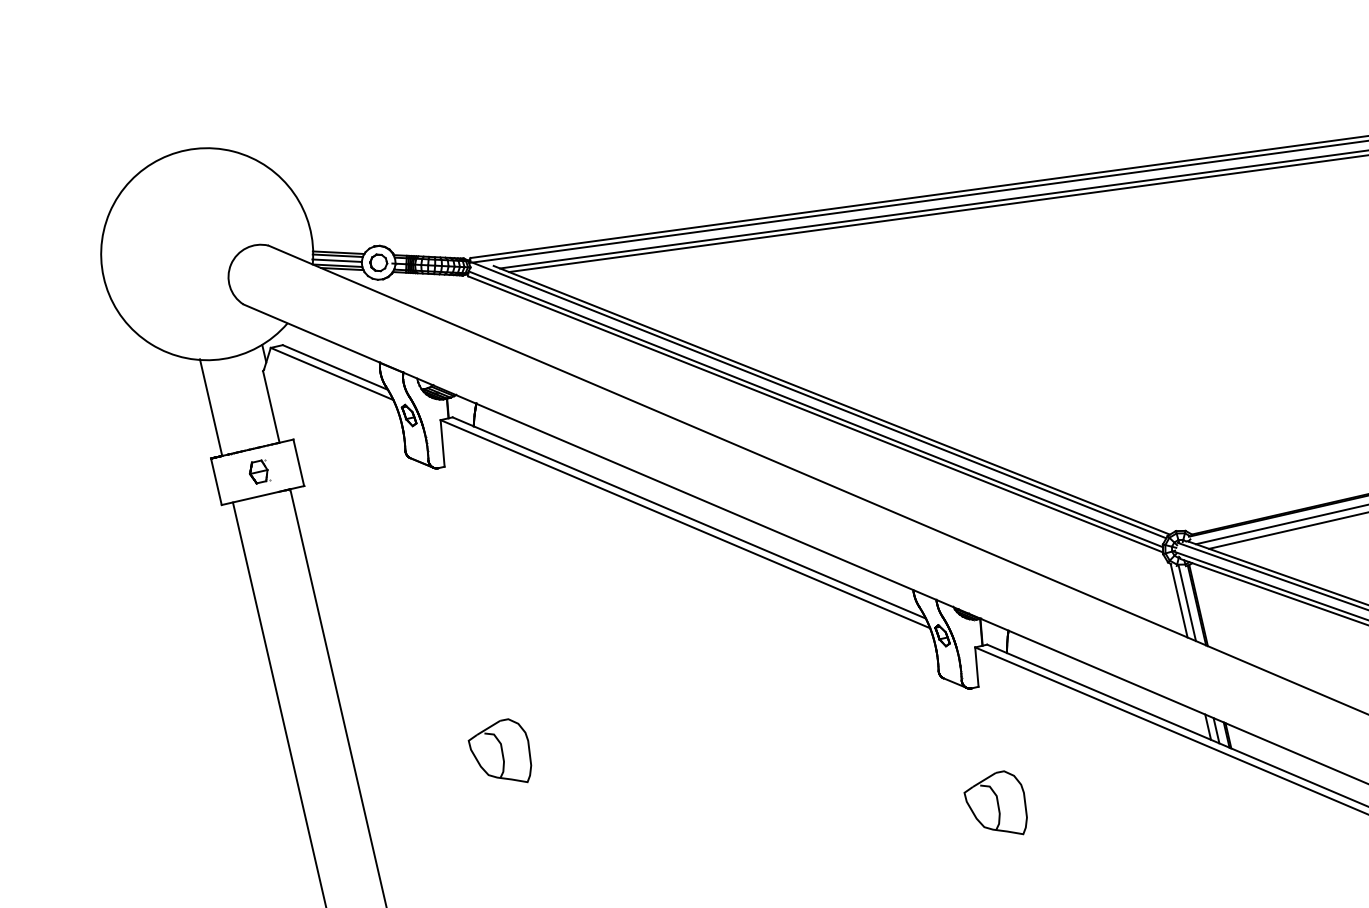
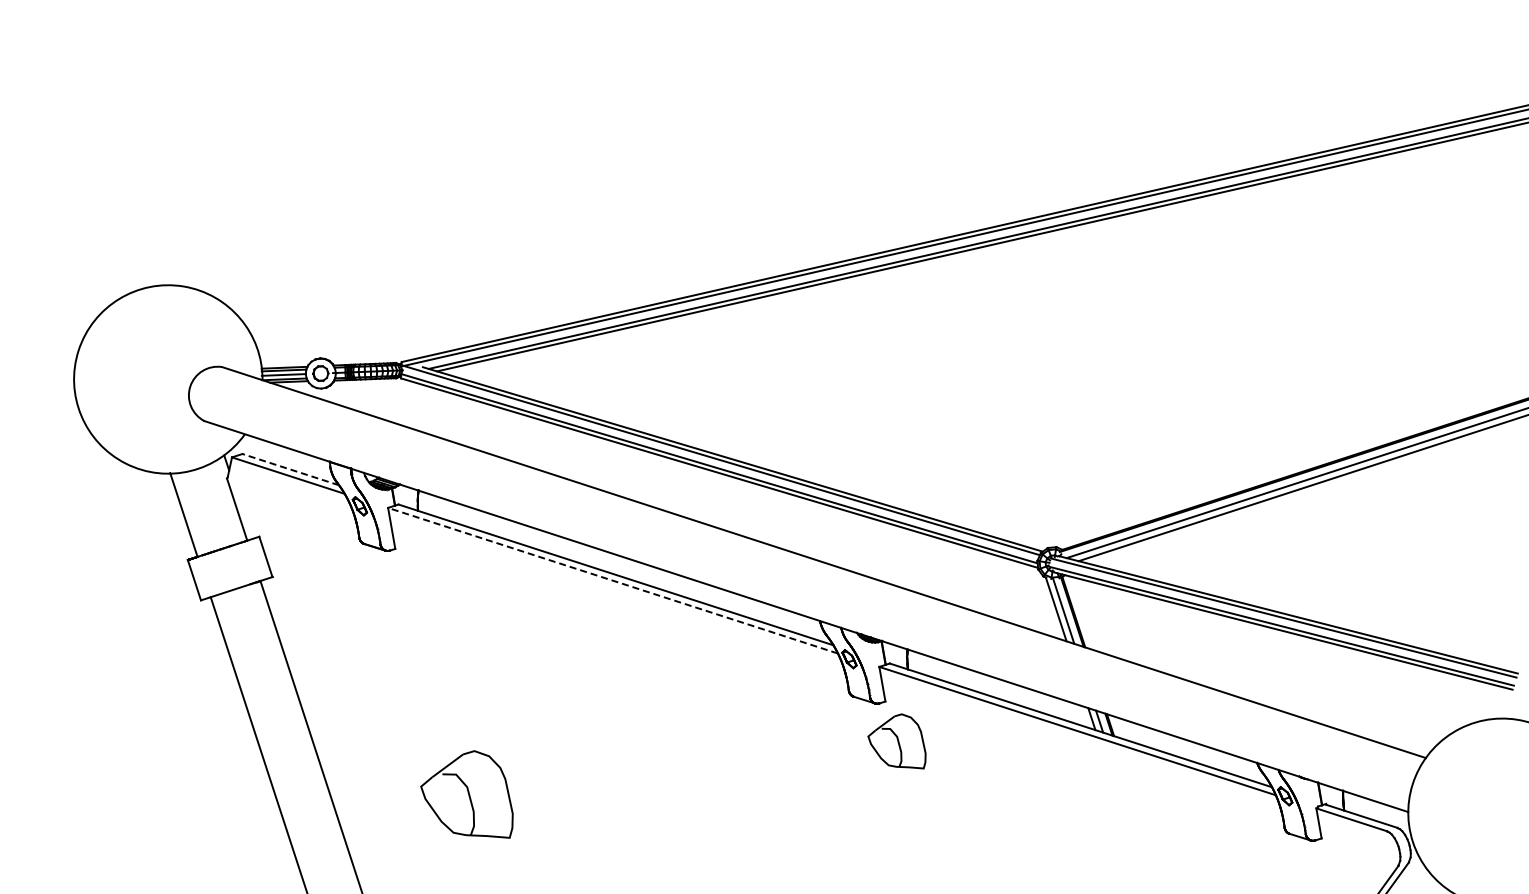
line: (335, 367) -> (290, 469), solid -> dashed
part: (260, 471) -> (232, 567), removed
line: (684, 523) -> (612, 580), solid -> dashed
part: (499, 749) -> (466, 794), size x1.6
part: (995, 801) -> (896, 741), moved

